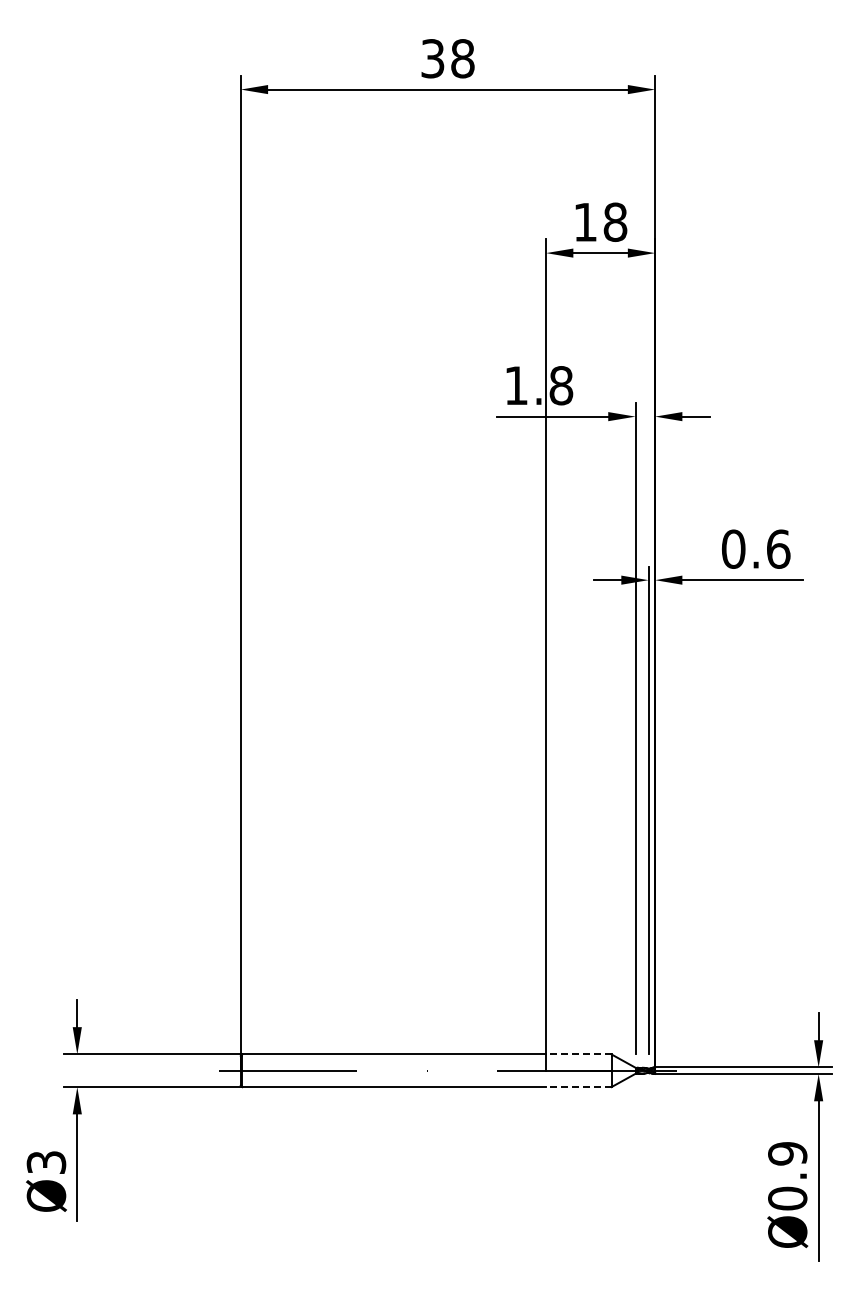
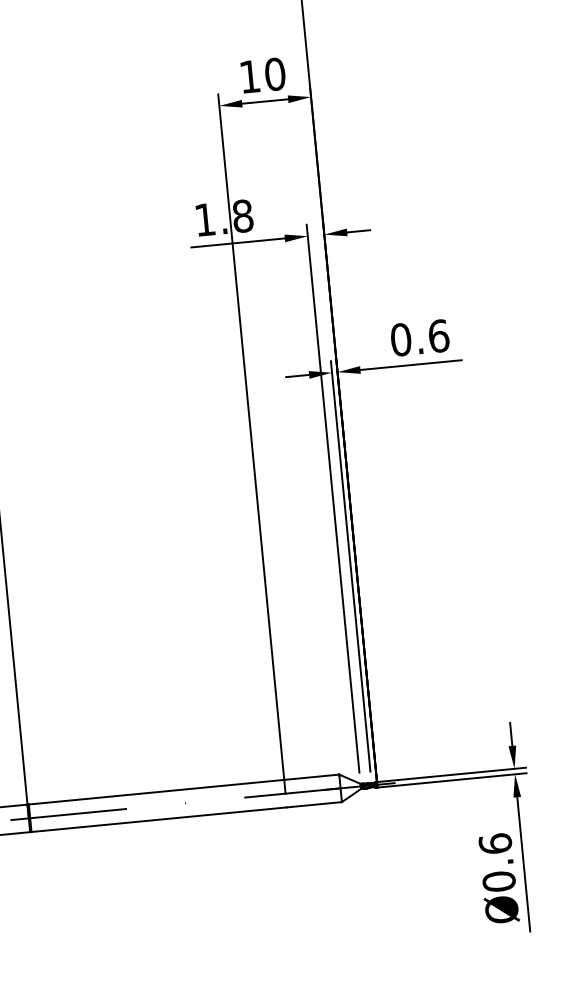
text: (615, 221) -> (275, 73), 18 -> 10
line: (578, 1054) -> (311, 777), dashed -> solid
line: (578, 1087) -> (314, 805), dashed -> solid
text: (787, 1153) -> (495, 843), Ø0.9 -> Ø0.6

